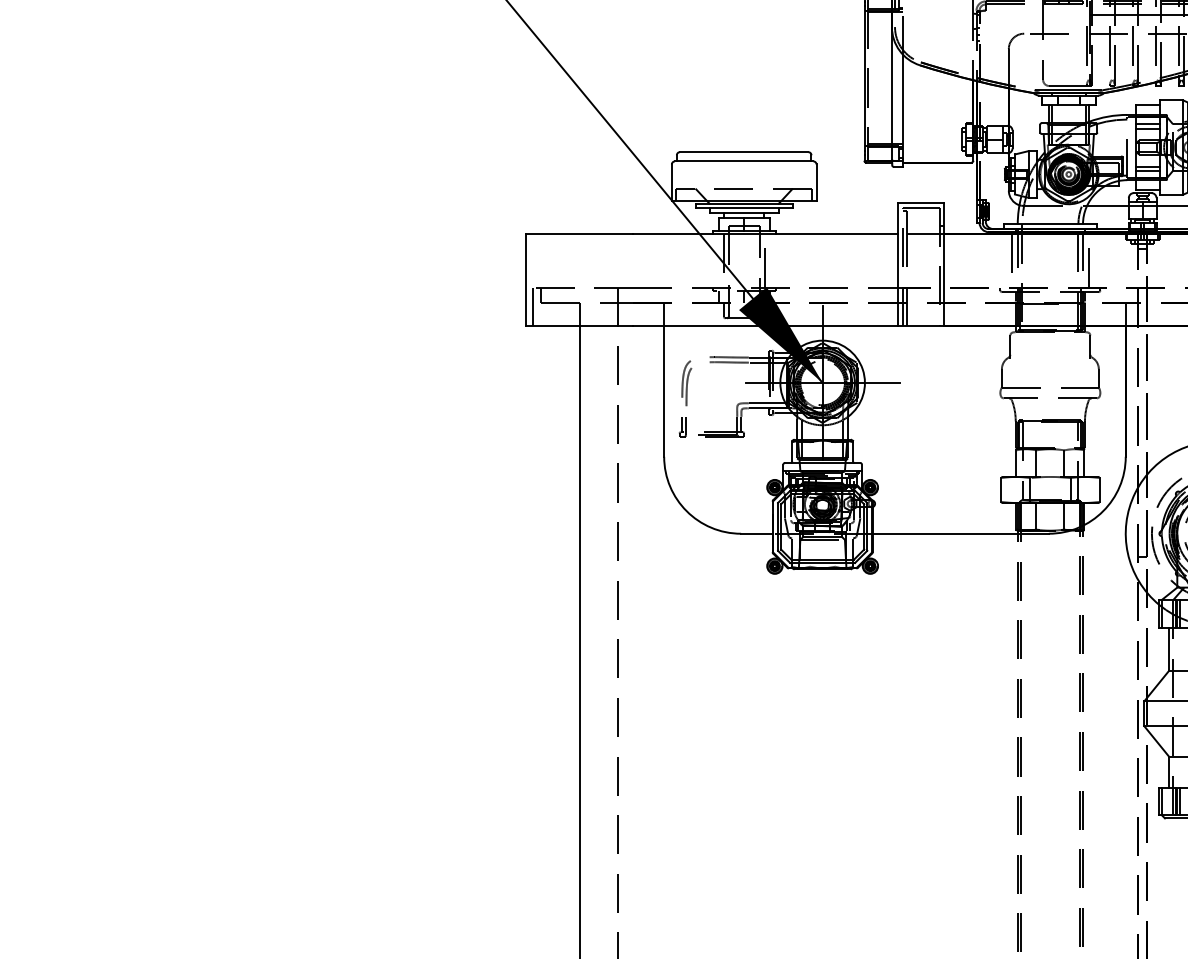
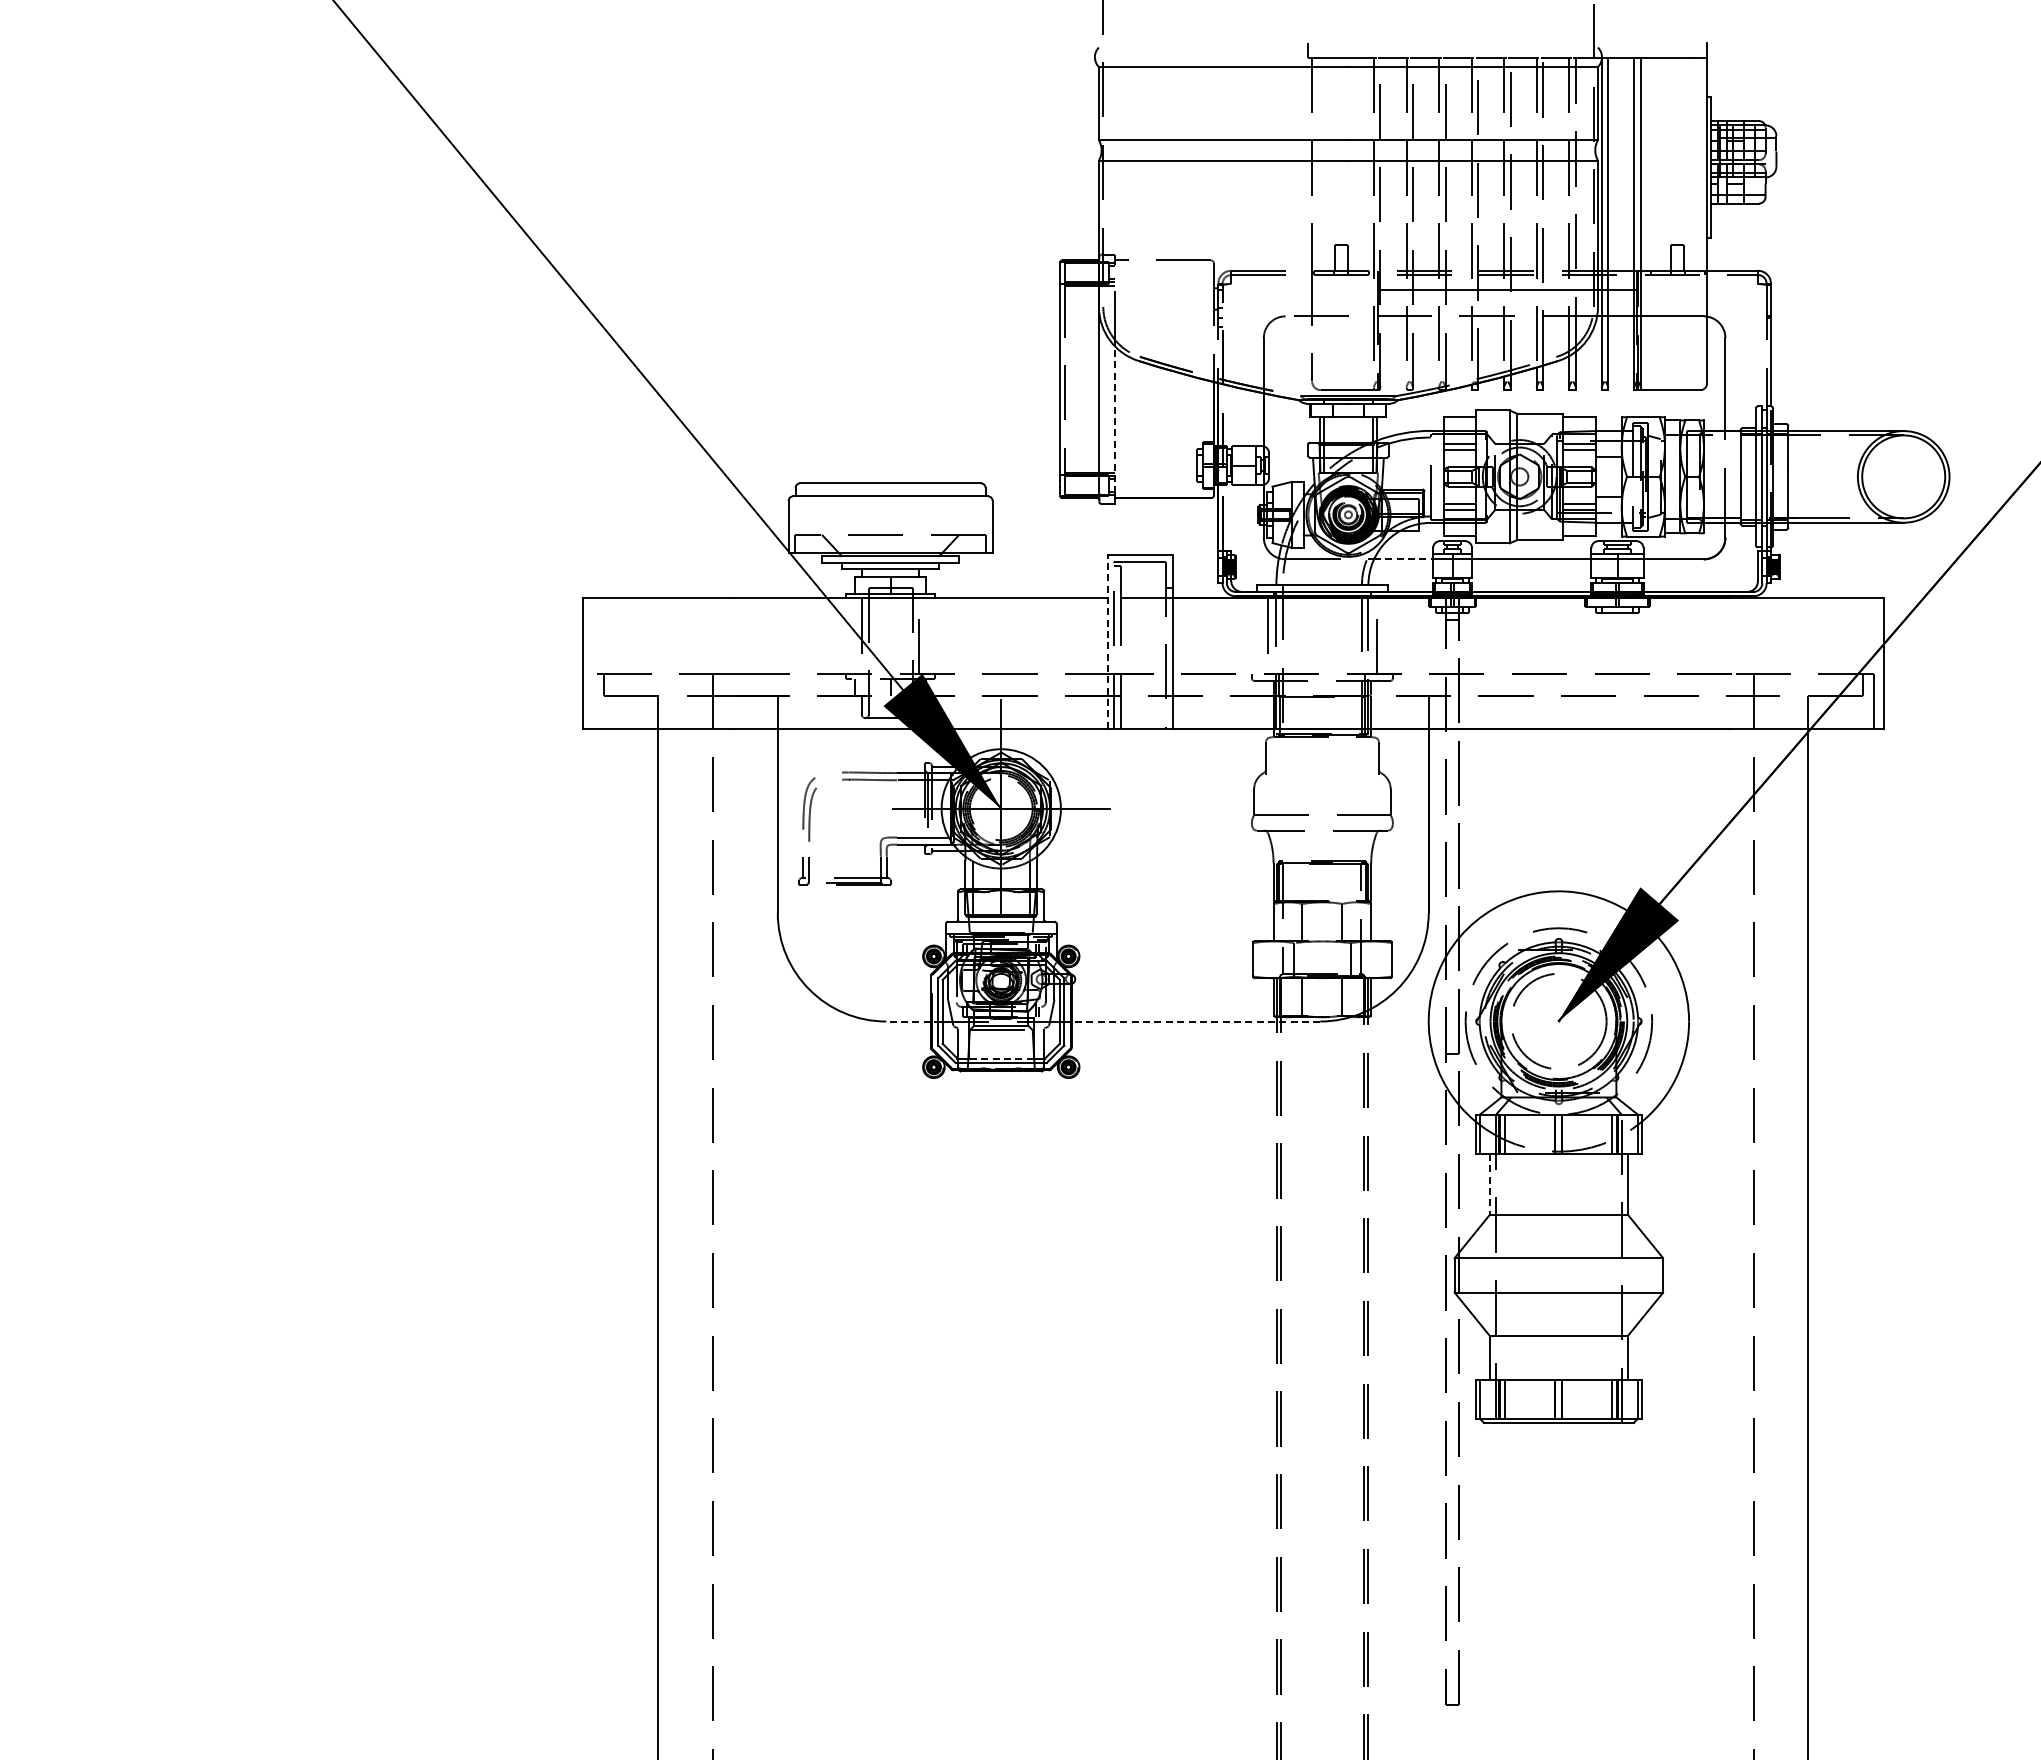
line: (902, 106) -> (1114, 419), solid -> dashed
line: (1108, 206) -> (1404, 559), solid -> dashed
line: (897, 264) -> (1107, 641), solid -> dashed
line: (533, 306) -> (593, 701), removed
line: (756, 533) -> (908, 1021), solid -> dashed
line: (960, 533) -> (1195, 1021), solid -> dashed
line: (822, 559) -> (1001, 1058), solid -> dashed
line: (1168, 649) -> (1489, 1184), solid -> dashed

